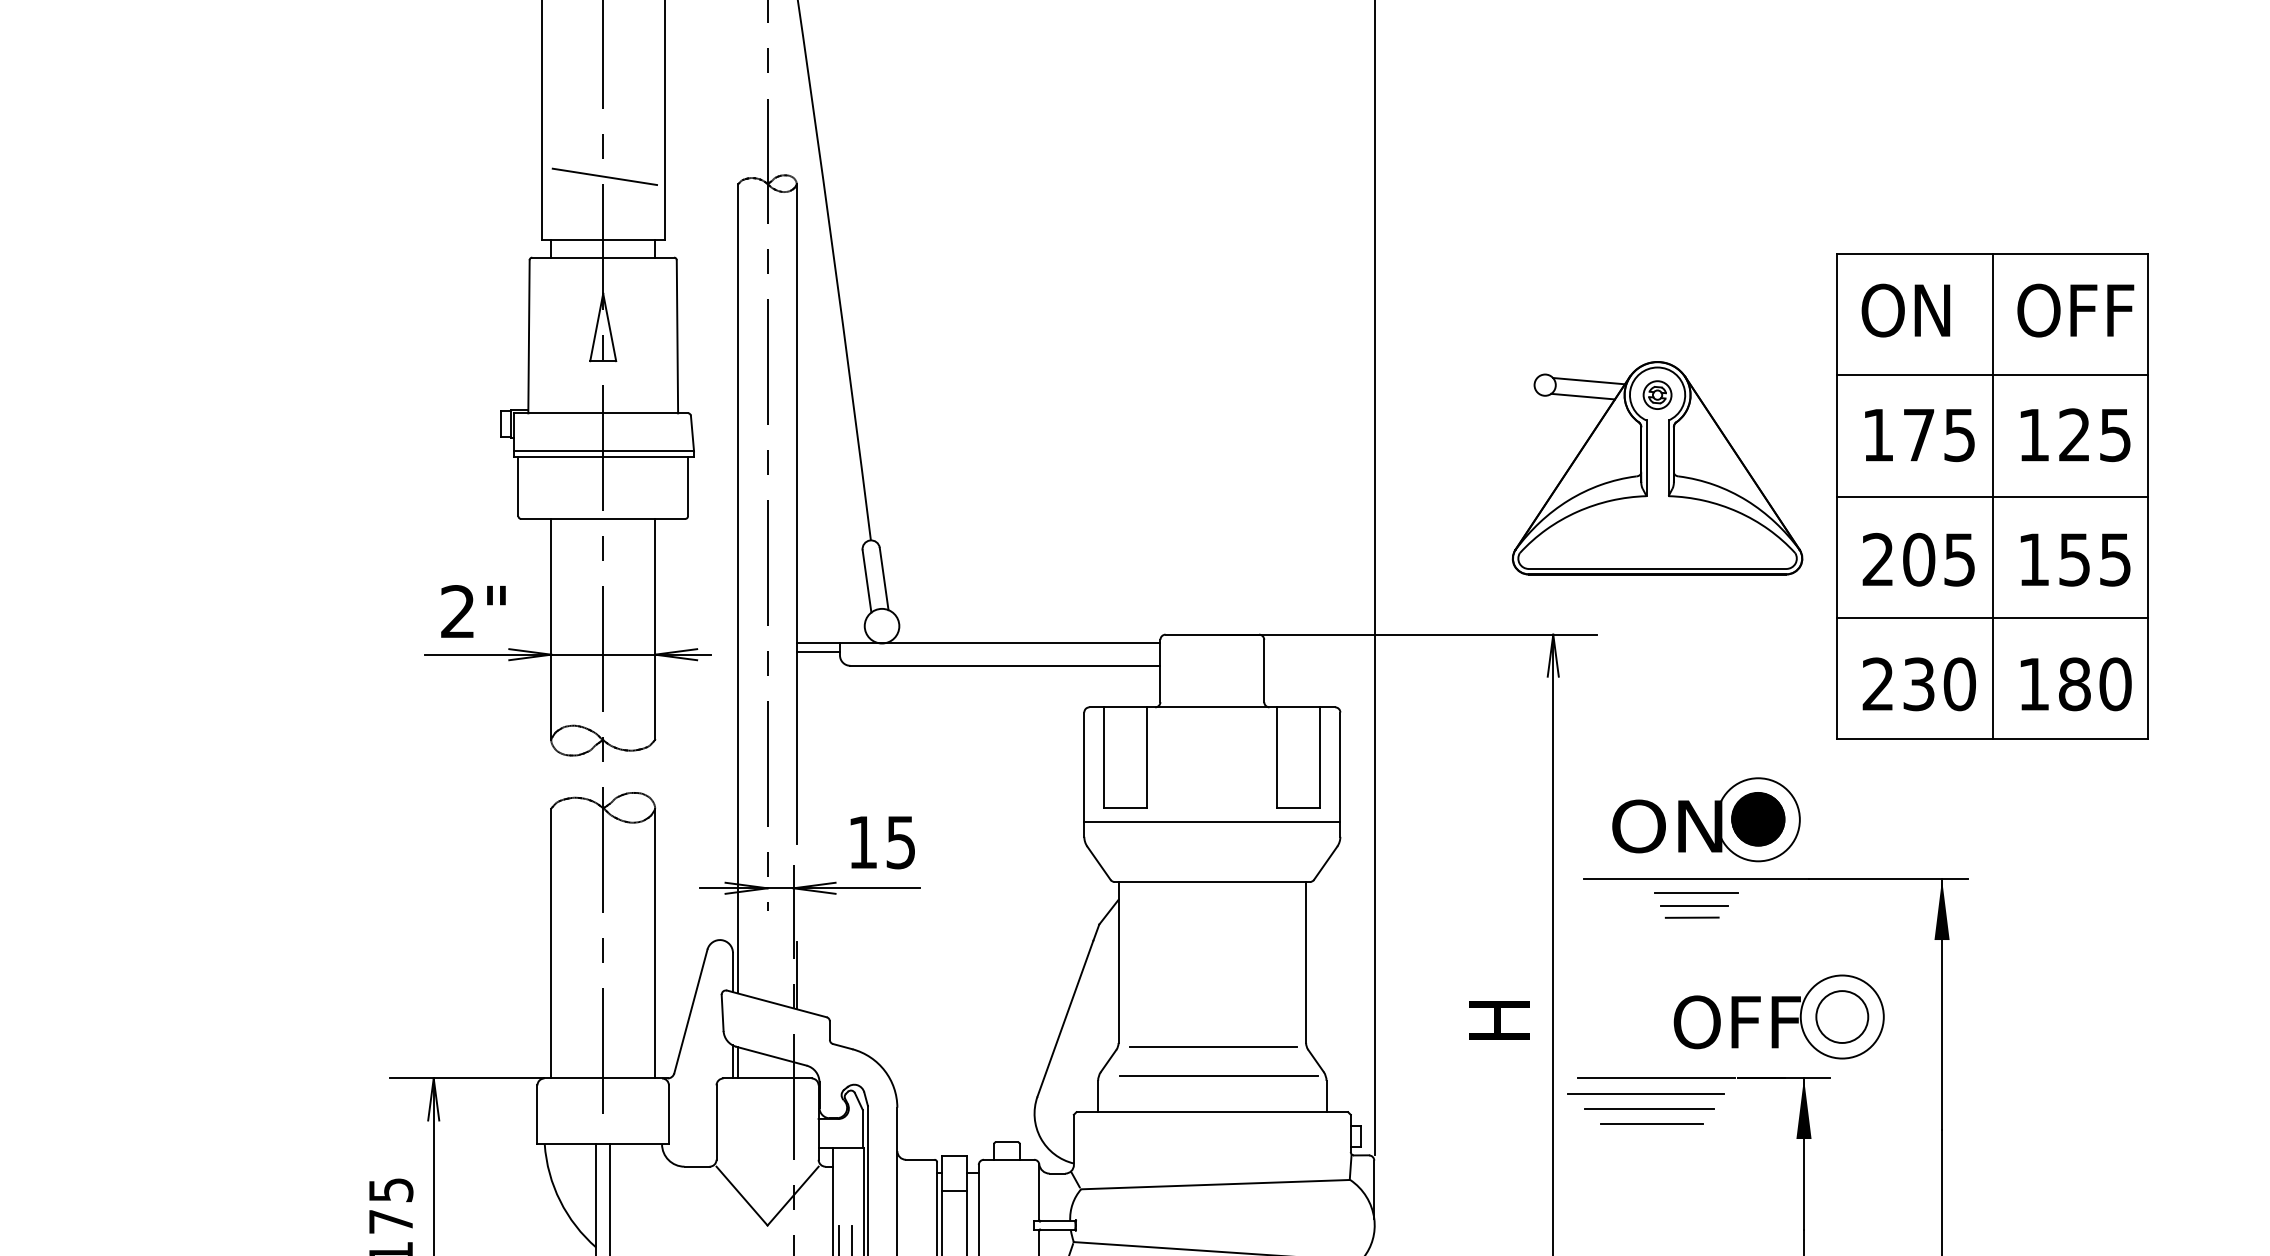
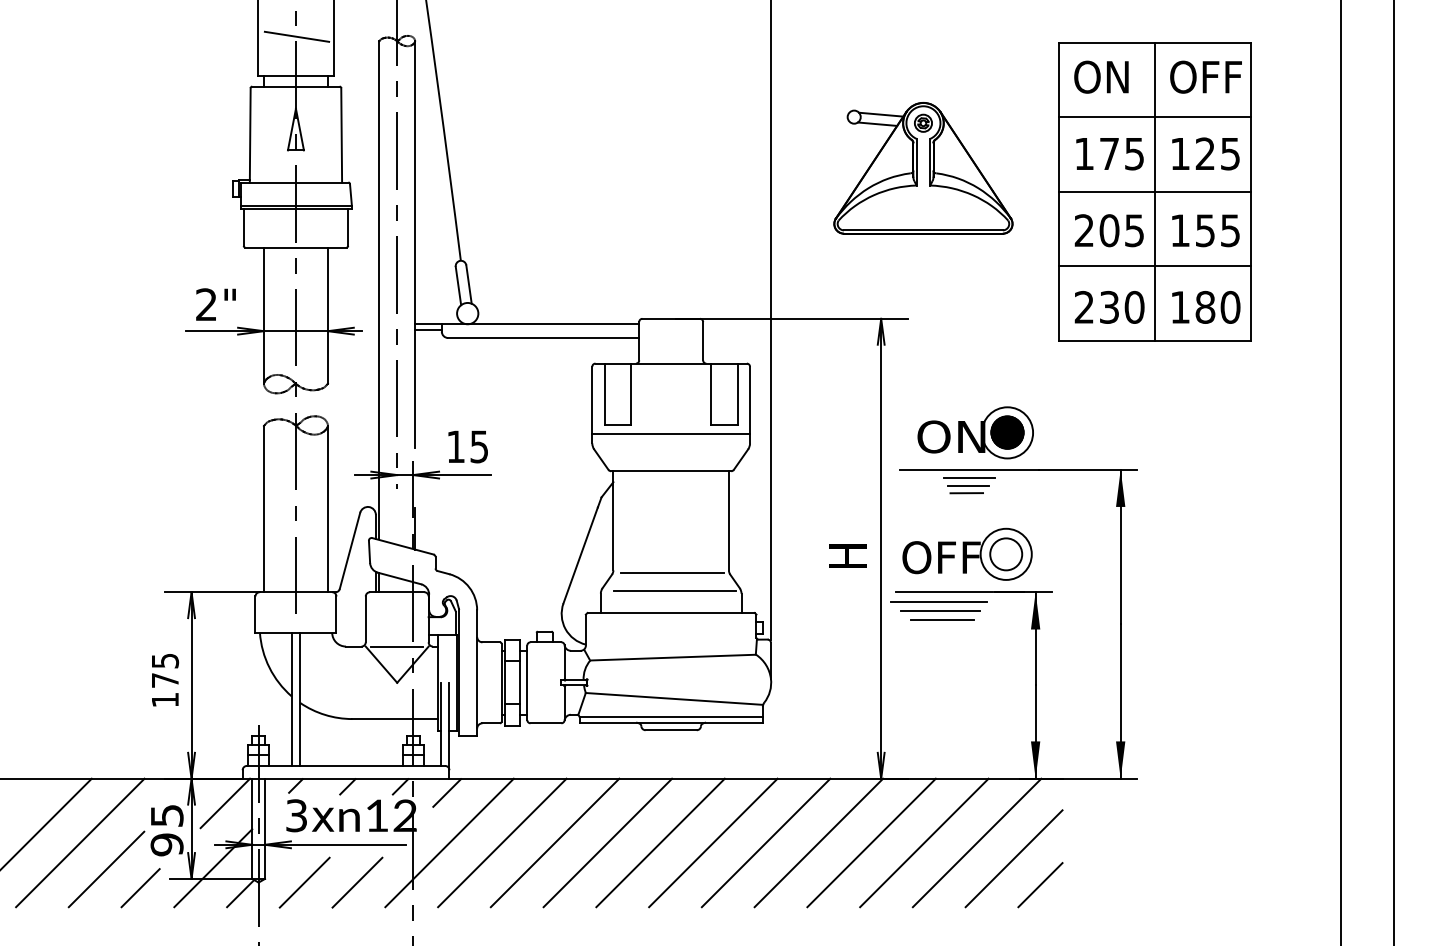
part: (1657, 468) -> (923, 168), moved
part: (1992, 496) -> (1154, 191), moved
part: (1779, 1015) -> (967, 553), moved
line: (768, 1166) -> (397, 646), added

